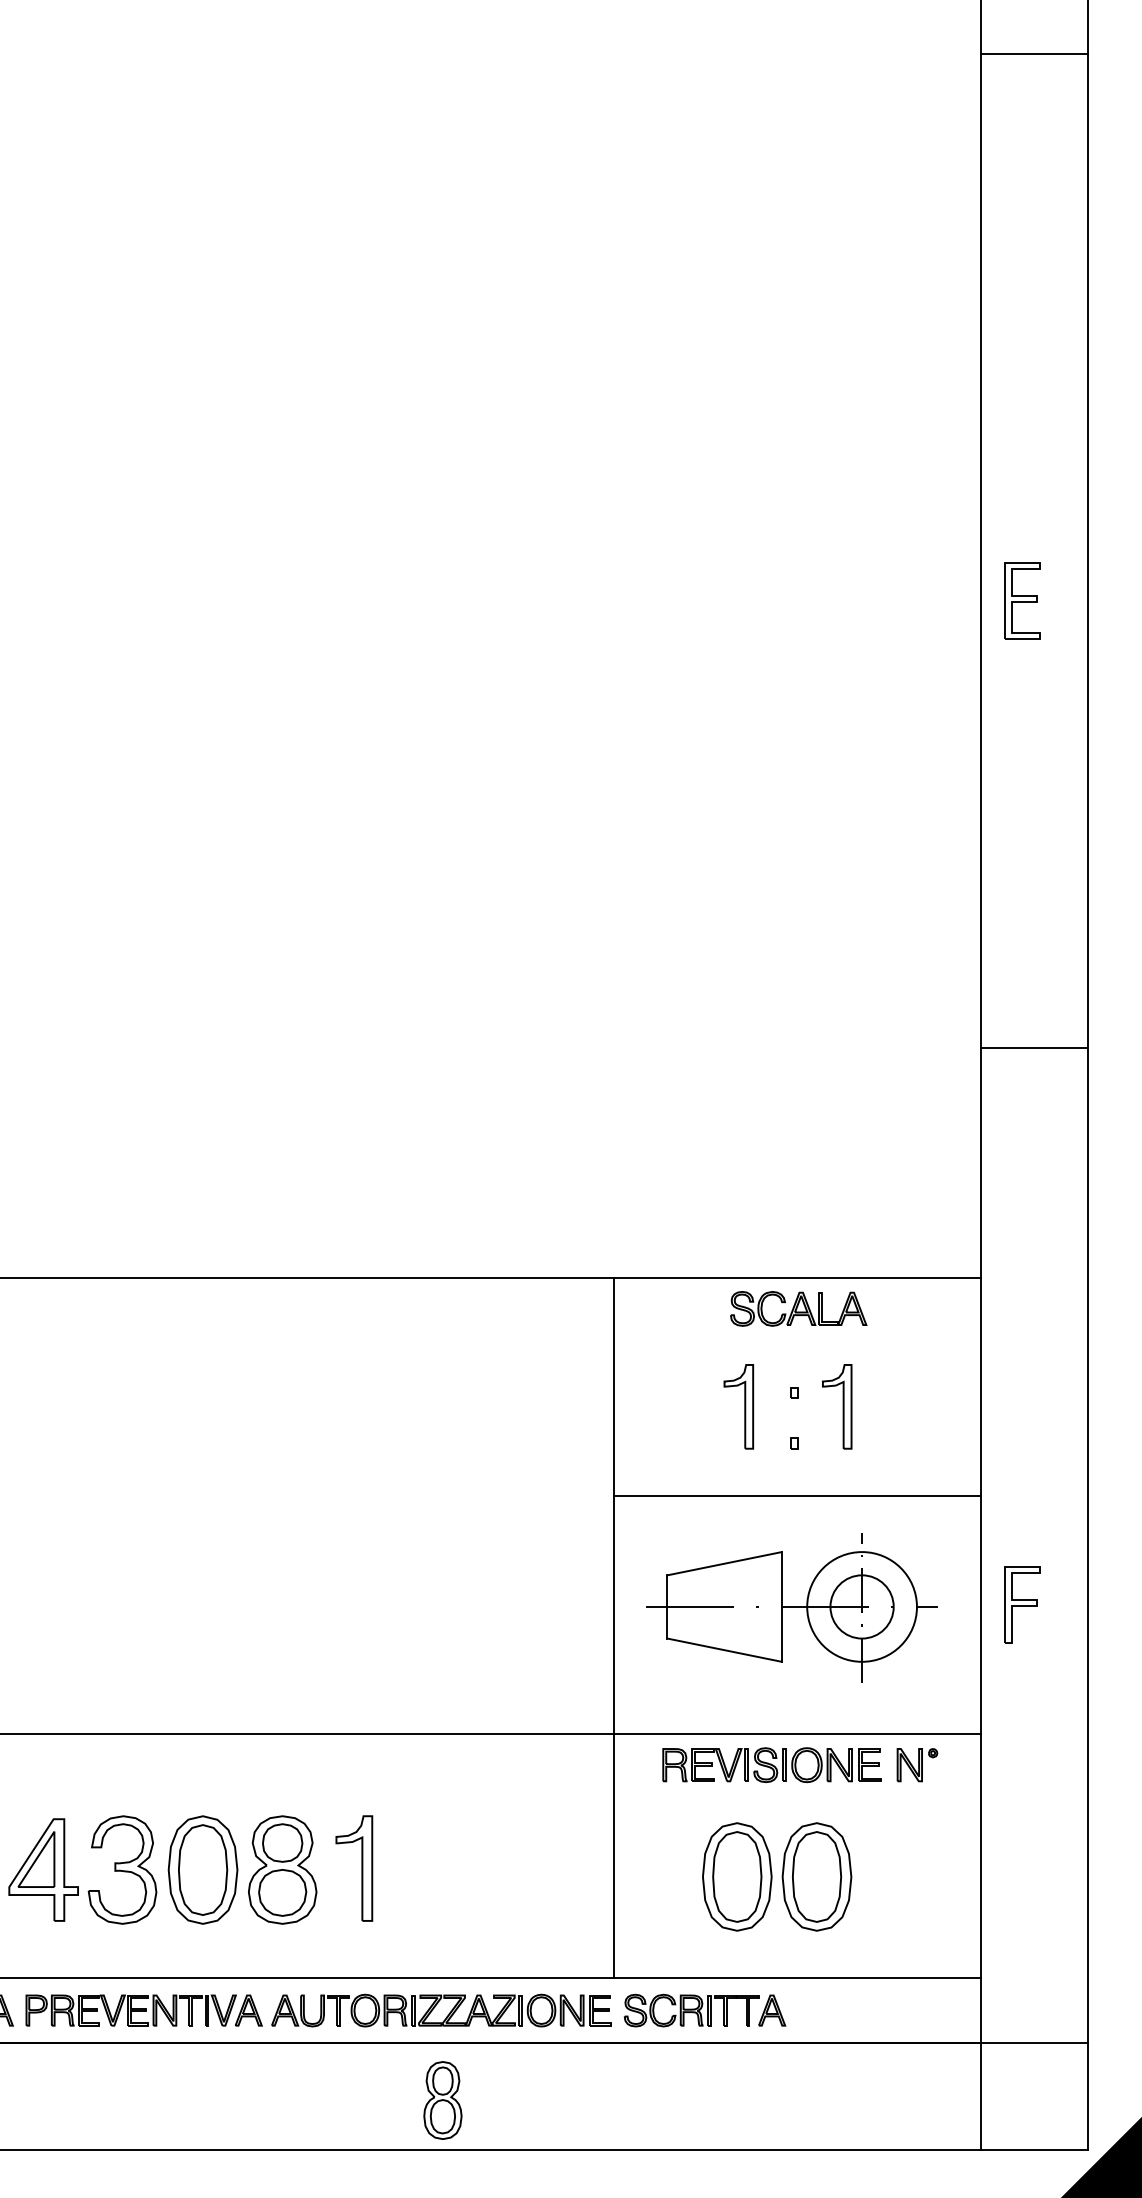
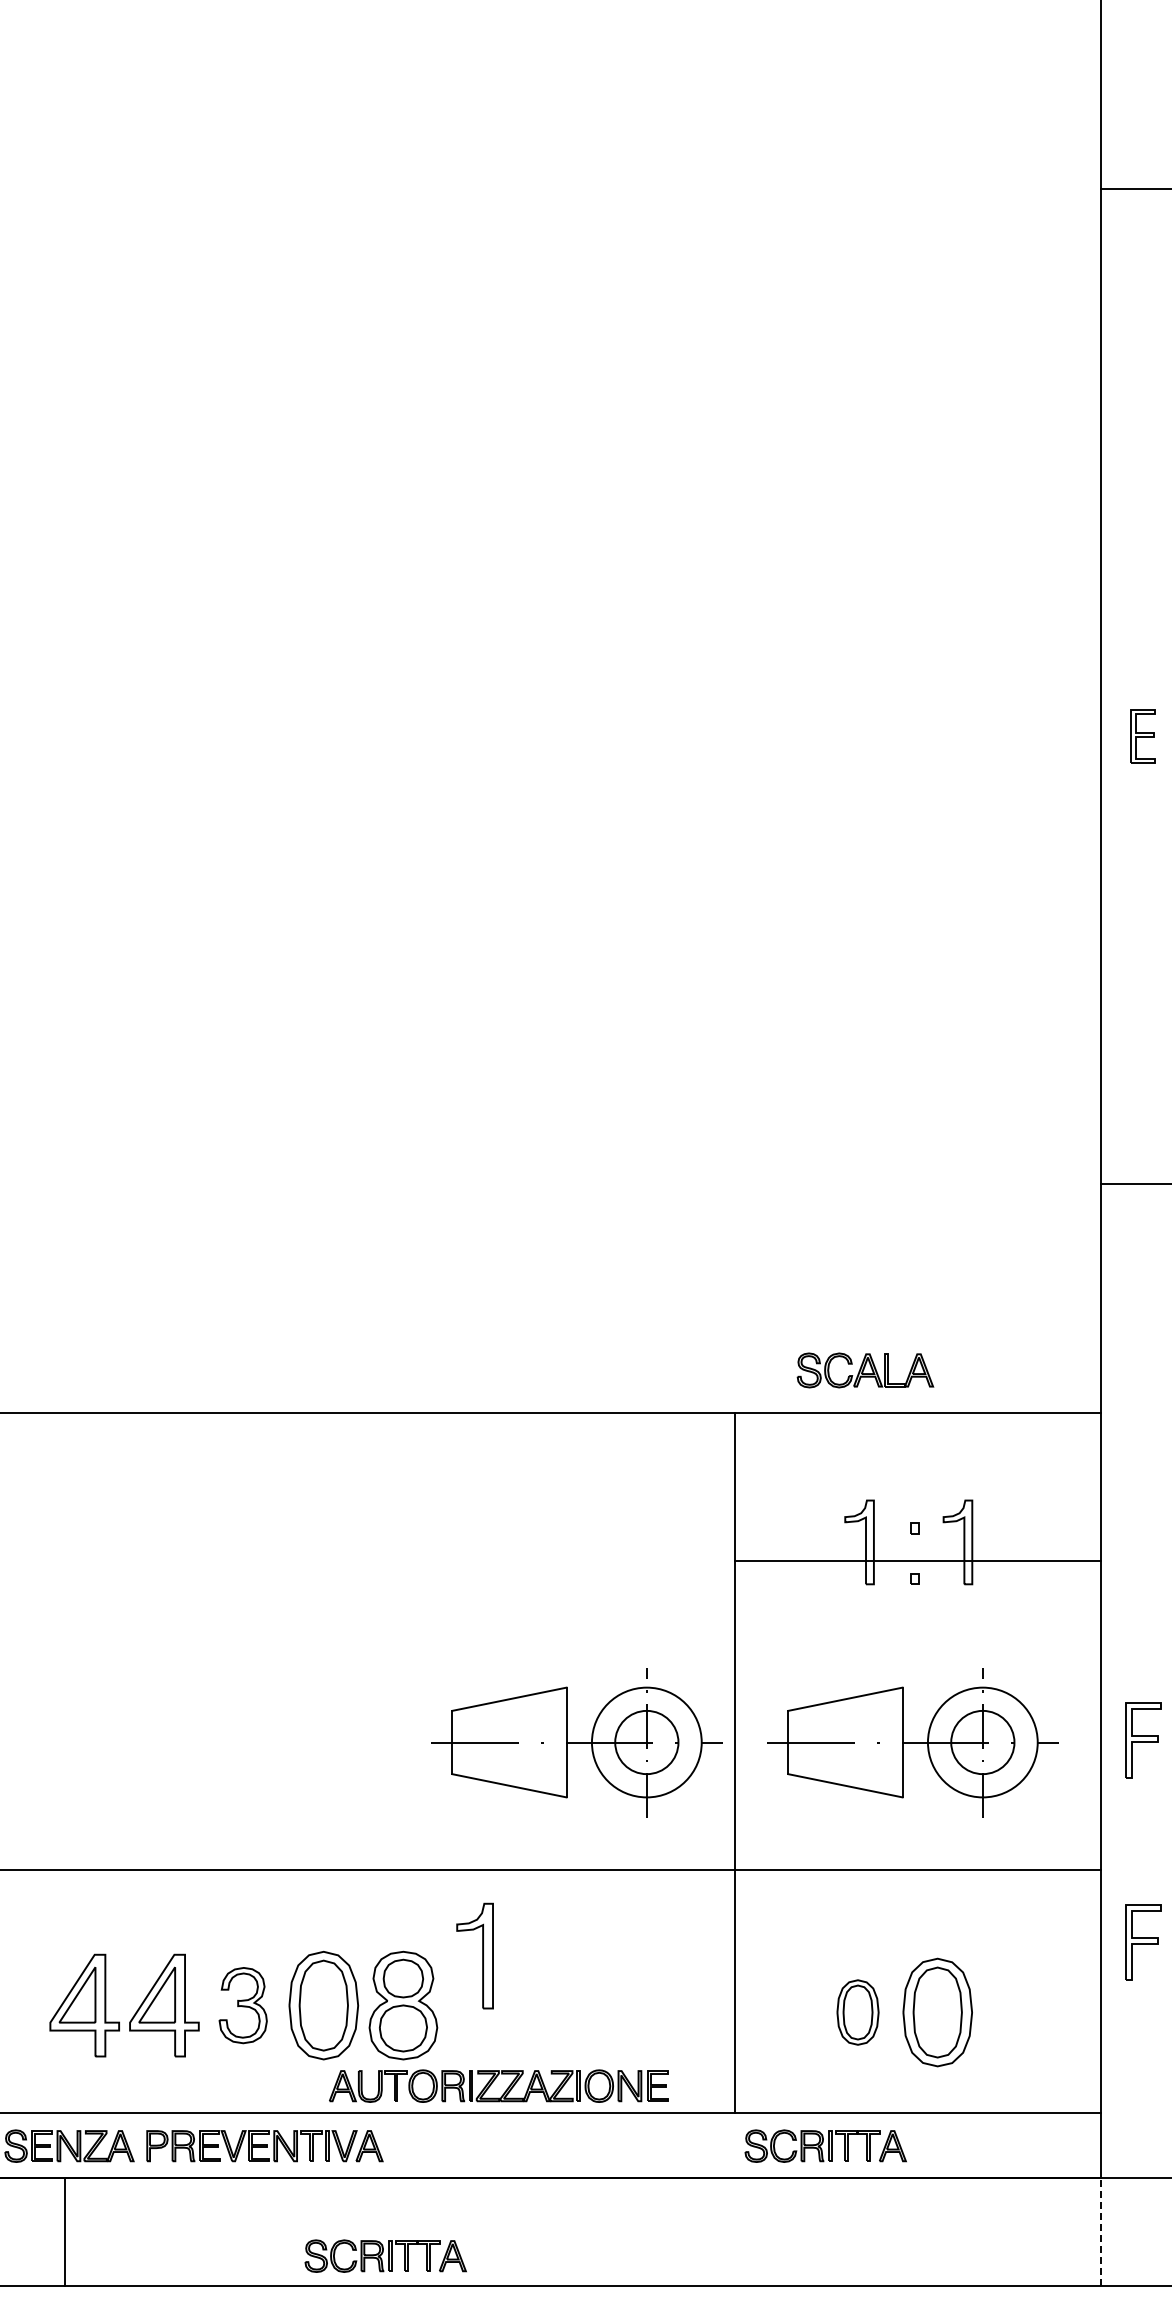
part: (1022, 600) -> (1143, 736), size x0.7
part: (798, 1308) -> (865, 1370), moved
line: (797, 1495) -> (918, 1561), moved
part: (455, 1606) -> (576, 1742), added
part: (771, 1764) -> (892, 1900), removed
part: (916, 1764) -> (1037, 1900), removed
part: (1022, 1806) -> (1143, 1942), added
part: (361, 1867) -> (482, 1955), moved
part: (121, 1869) -> (242, 2005), size x0.7
part: (736, 1876) -> (857, 2012), size x0.6
part: (440, 2009) -> (498, 2085), moved
line: (980, 2095) -> (1101, 2231), solid -> dashed
part: (442, 2099) -> (563, 2235), removed
part: (264, 2119) -> (385, 2255), added

